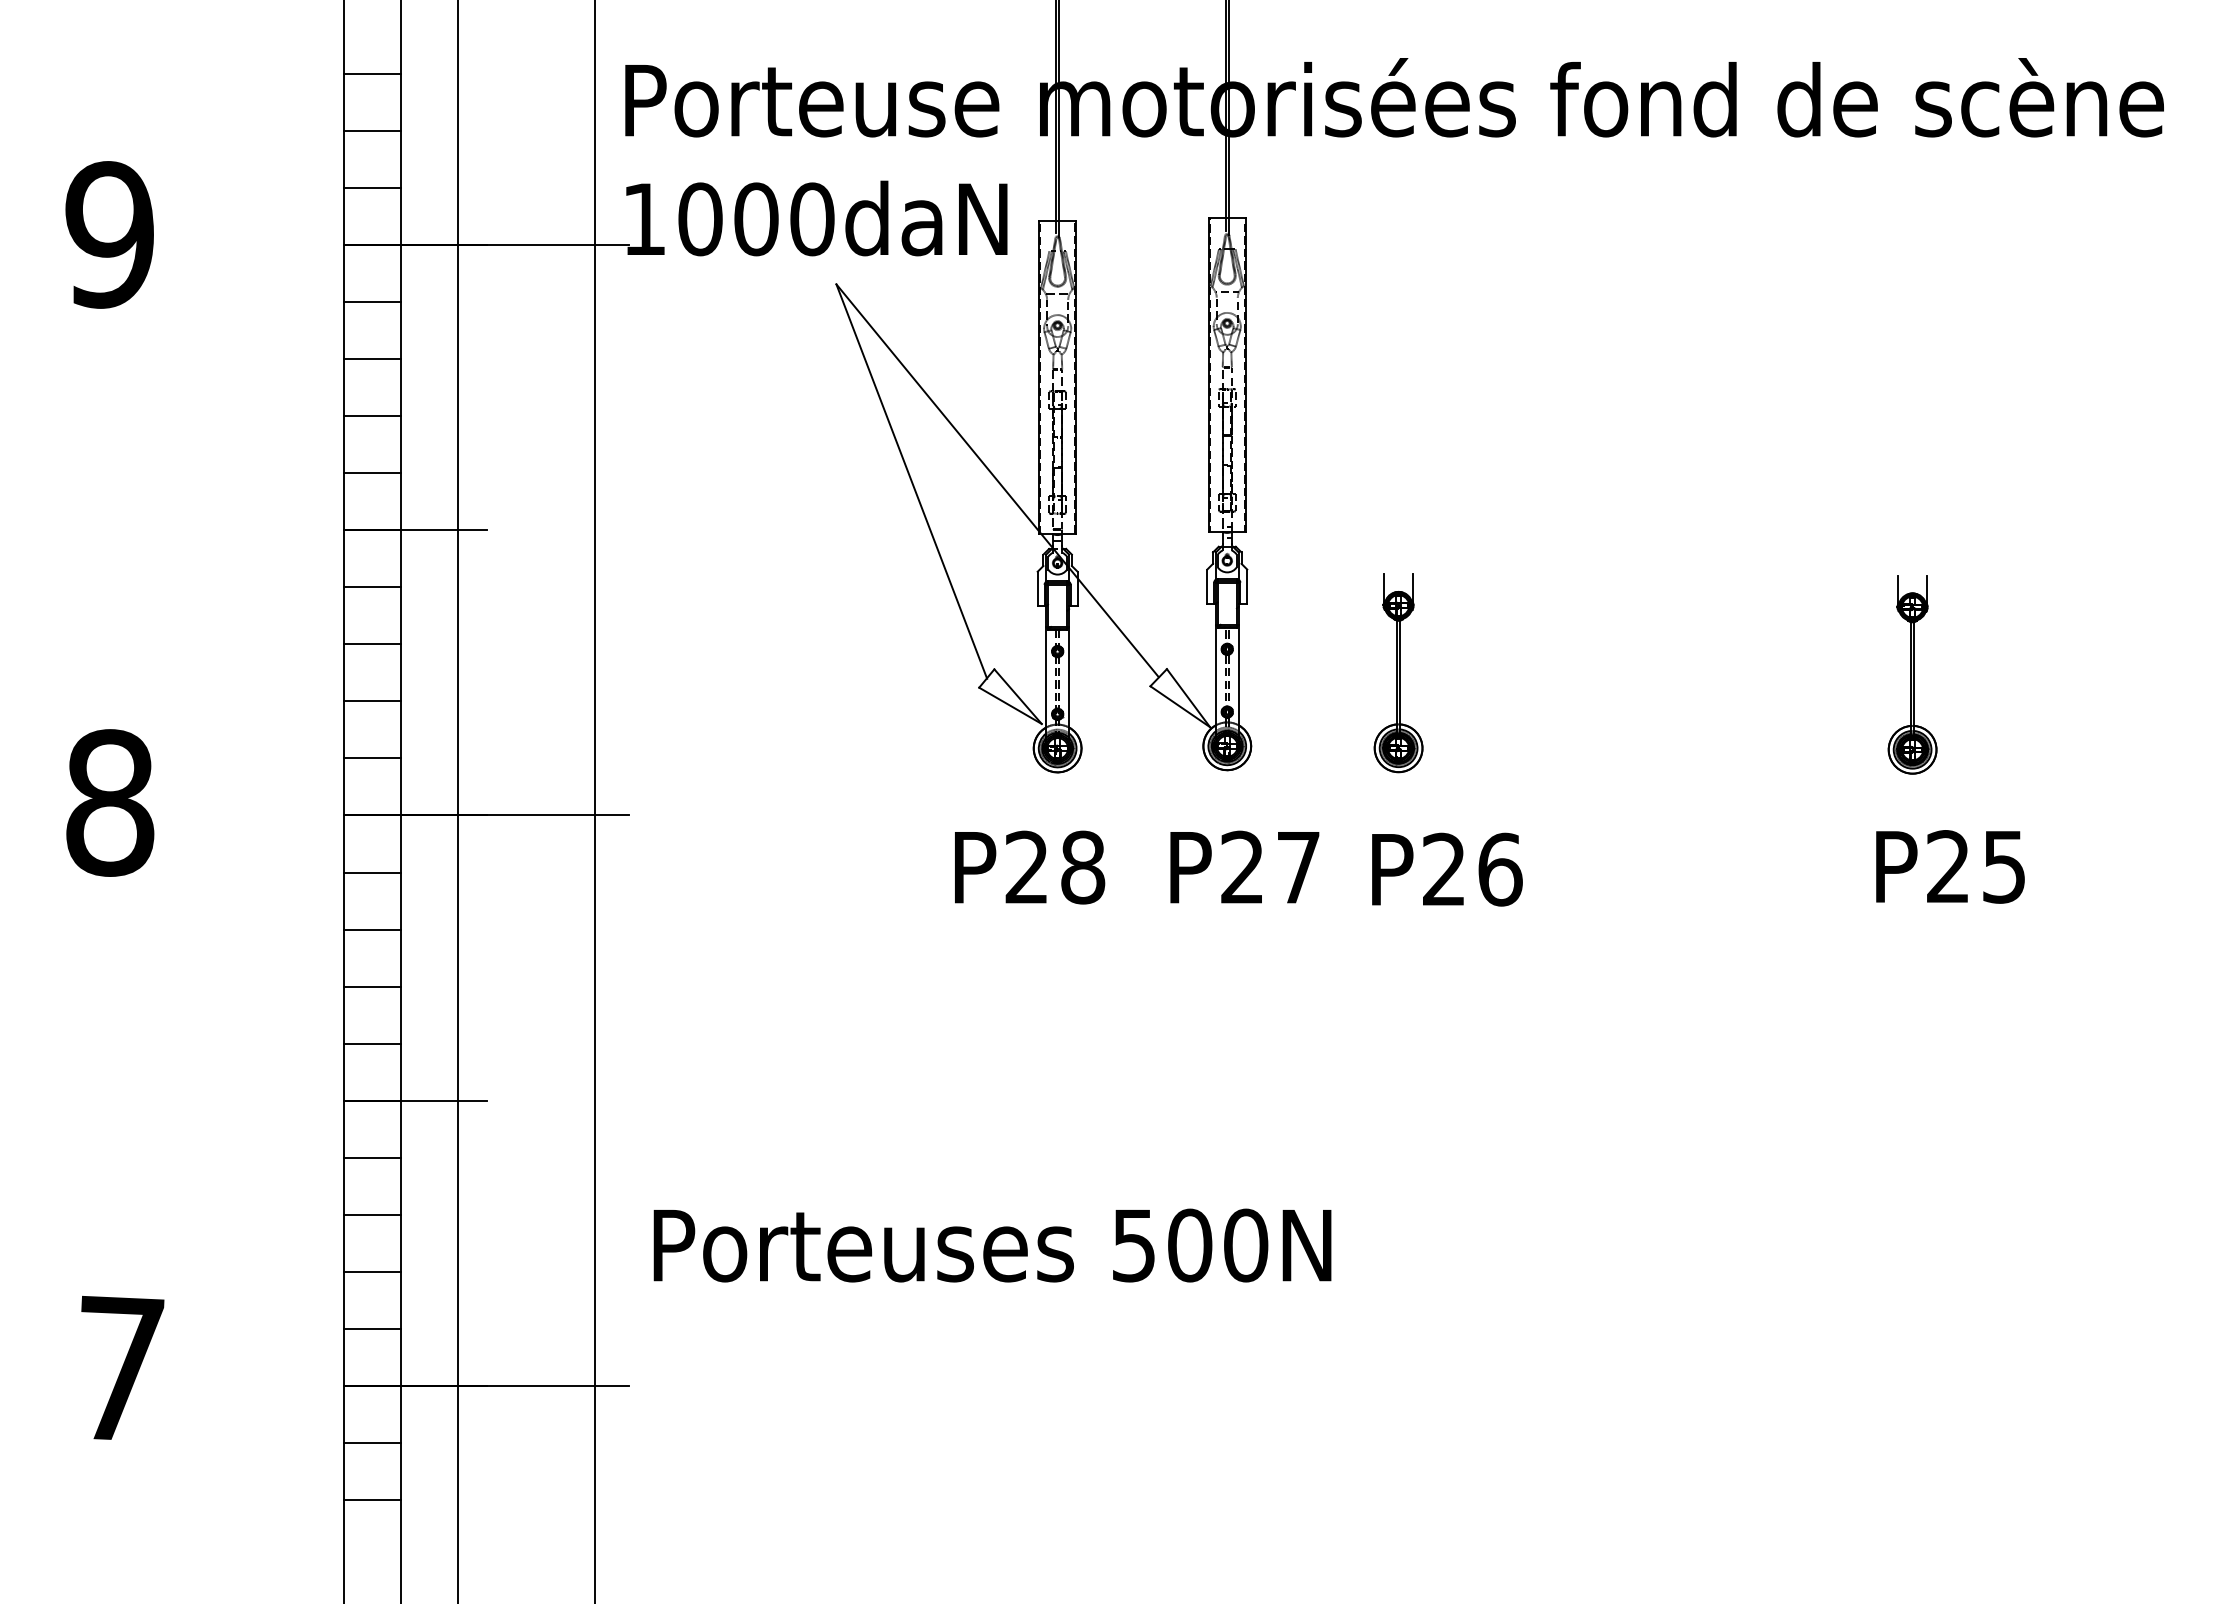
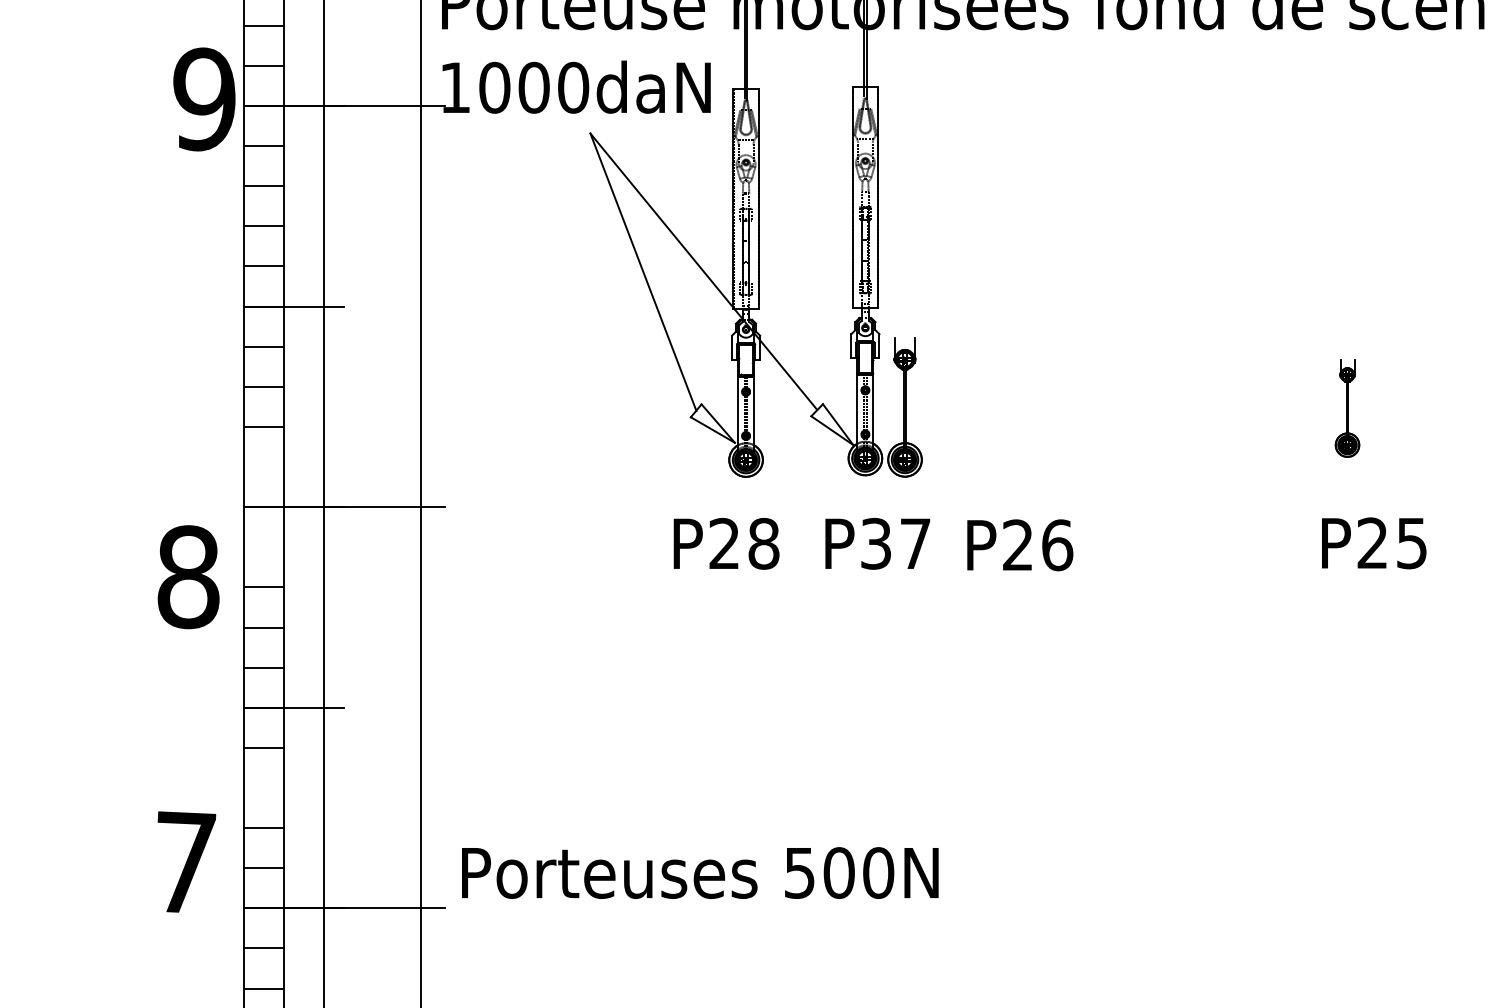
text: (109, 234) -> (204, 99), moved
part: (1398, 673) -> (904, 407), moved
part: (1912, 674) -> (1347, 408), size x0.7
line: (372, 758) -> (264, 467), removed
text: (110, 802) -> (188, 576), moved
text: (1242, 867) -> (876, 543), P27 -> P37
line: (372, 872) -> (264, 547), removed
line: (372, 1214) -> (264, 787), removed
text: (992, 1245) -> (700, 873), moved
text: (122, 1367) -> (186, 861), moved

